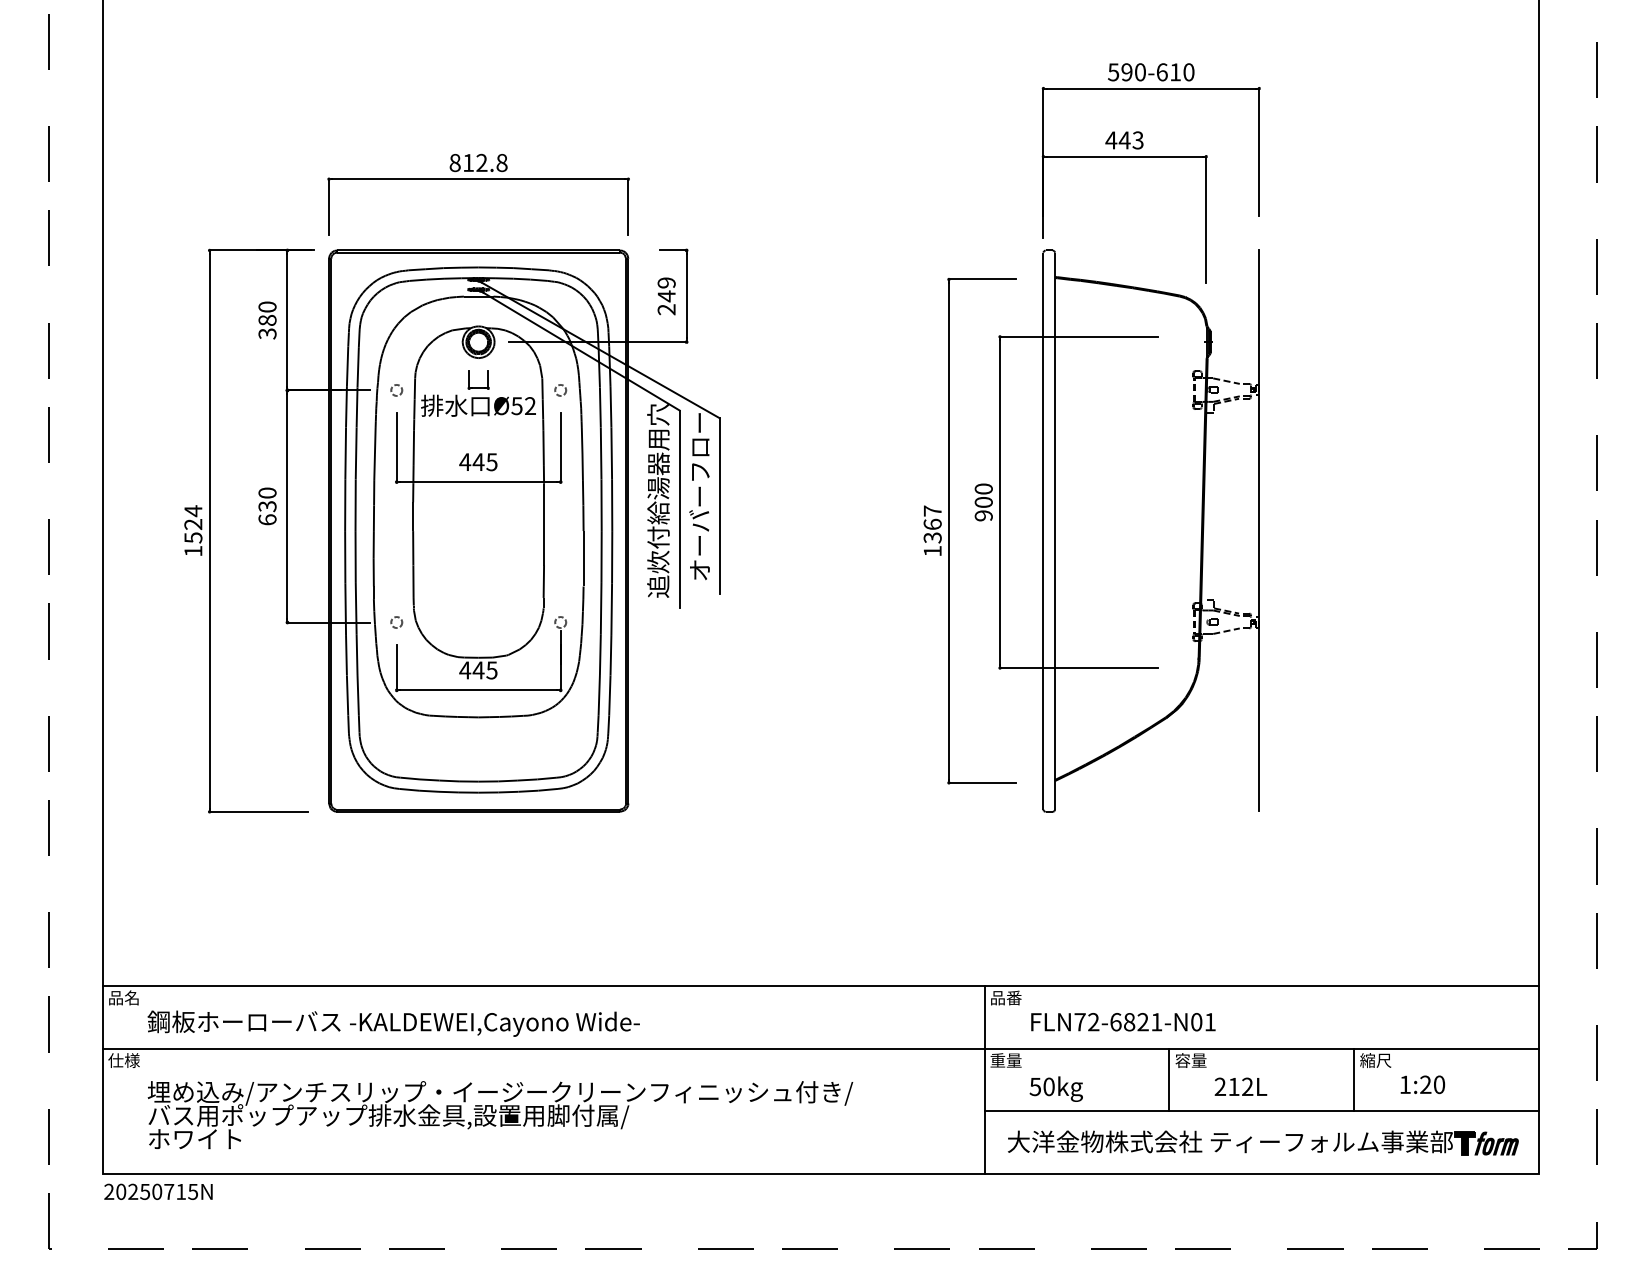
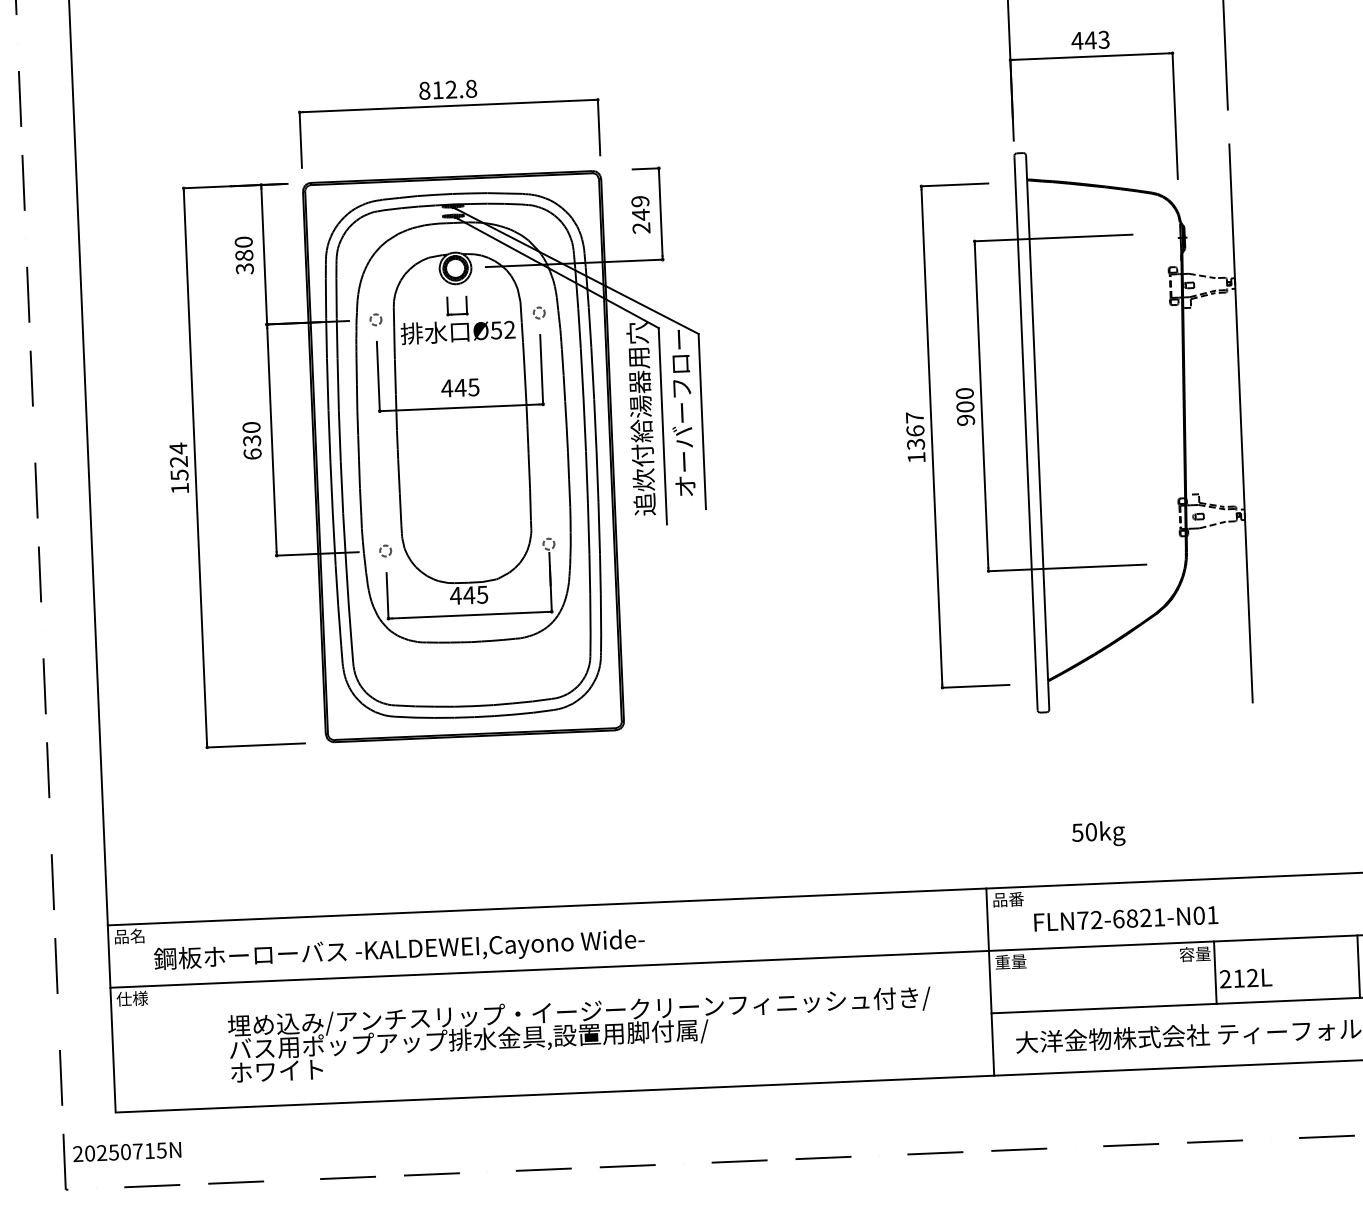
line: (1169, 1079) -> (1215, 972), moved
text: (1055, 1088) -> (1097, 833), moved
text: (500, 1115) -> (580, 1034), moved
text: (158, 1191) -> (127, 1151), moved

